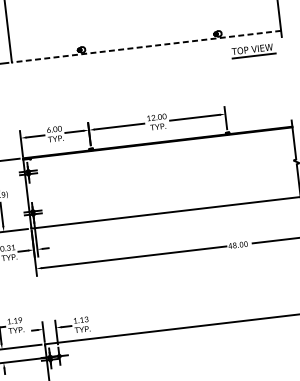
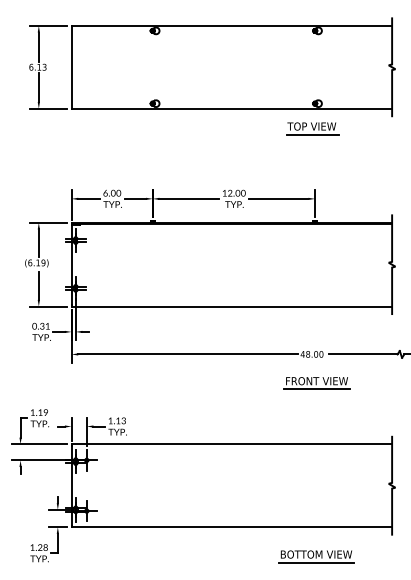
line: (146, 46) -> (231, 108), dashed -> solid
part: (253, 50) -> (312, 128), moved
part: (244, 269) -> (316, 383), added

